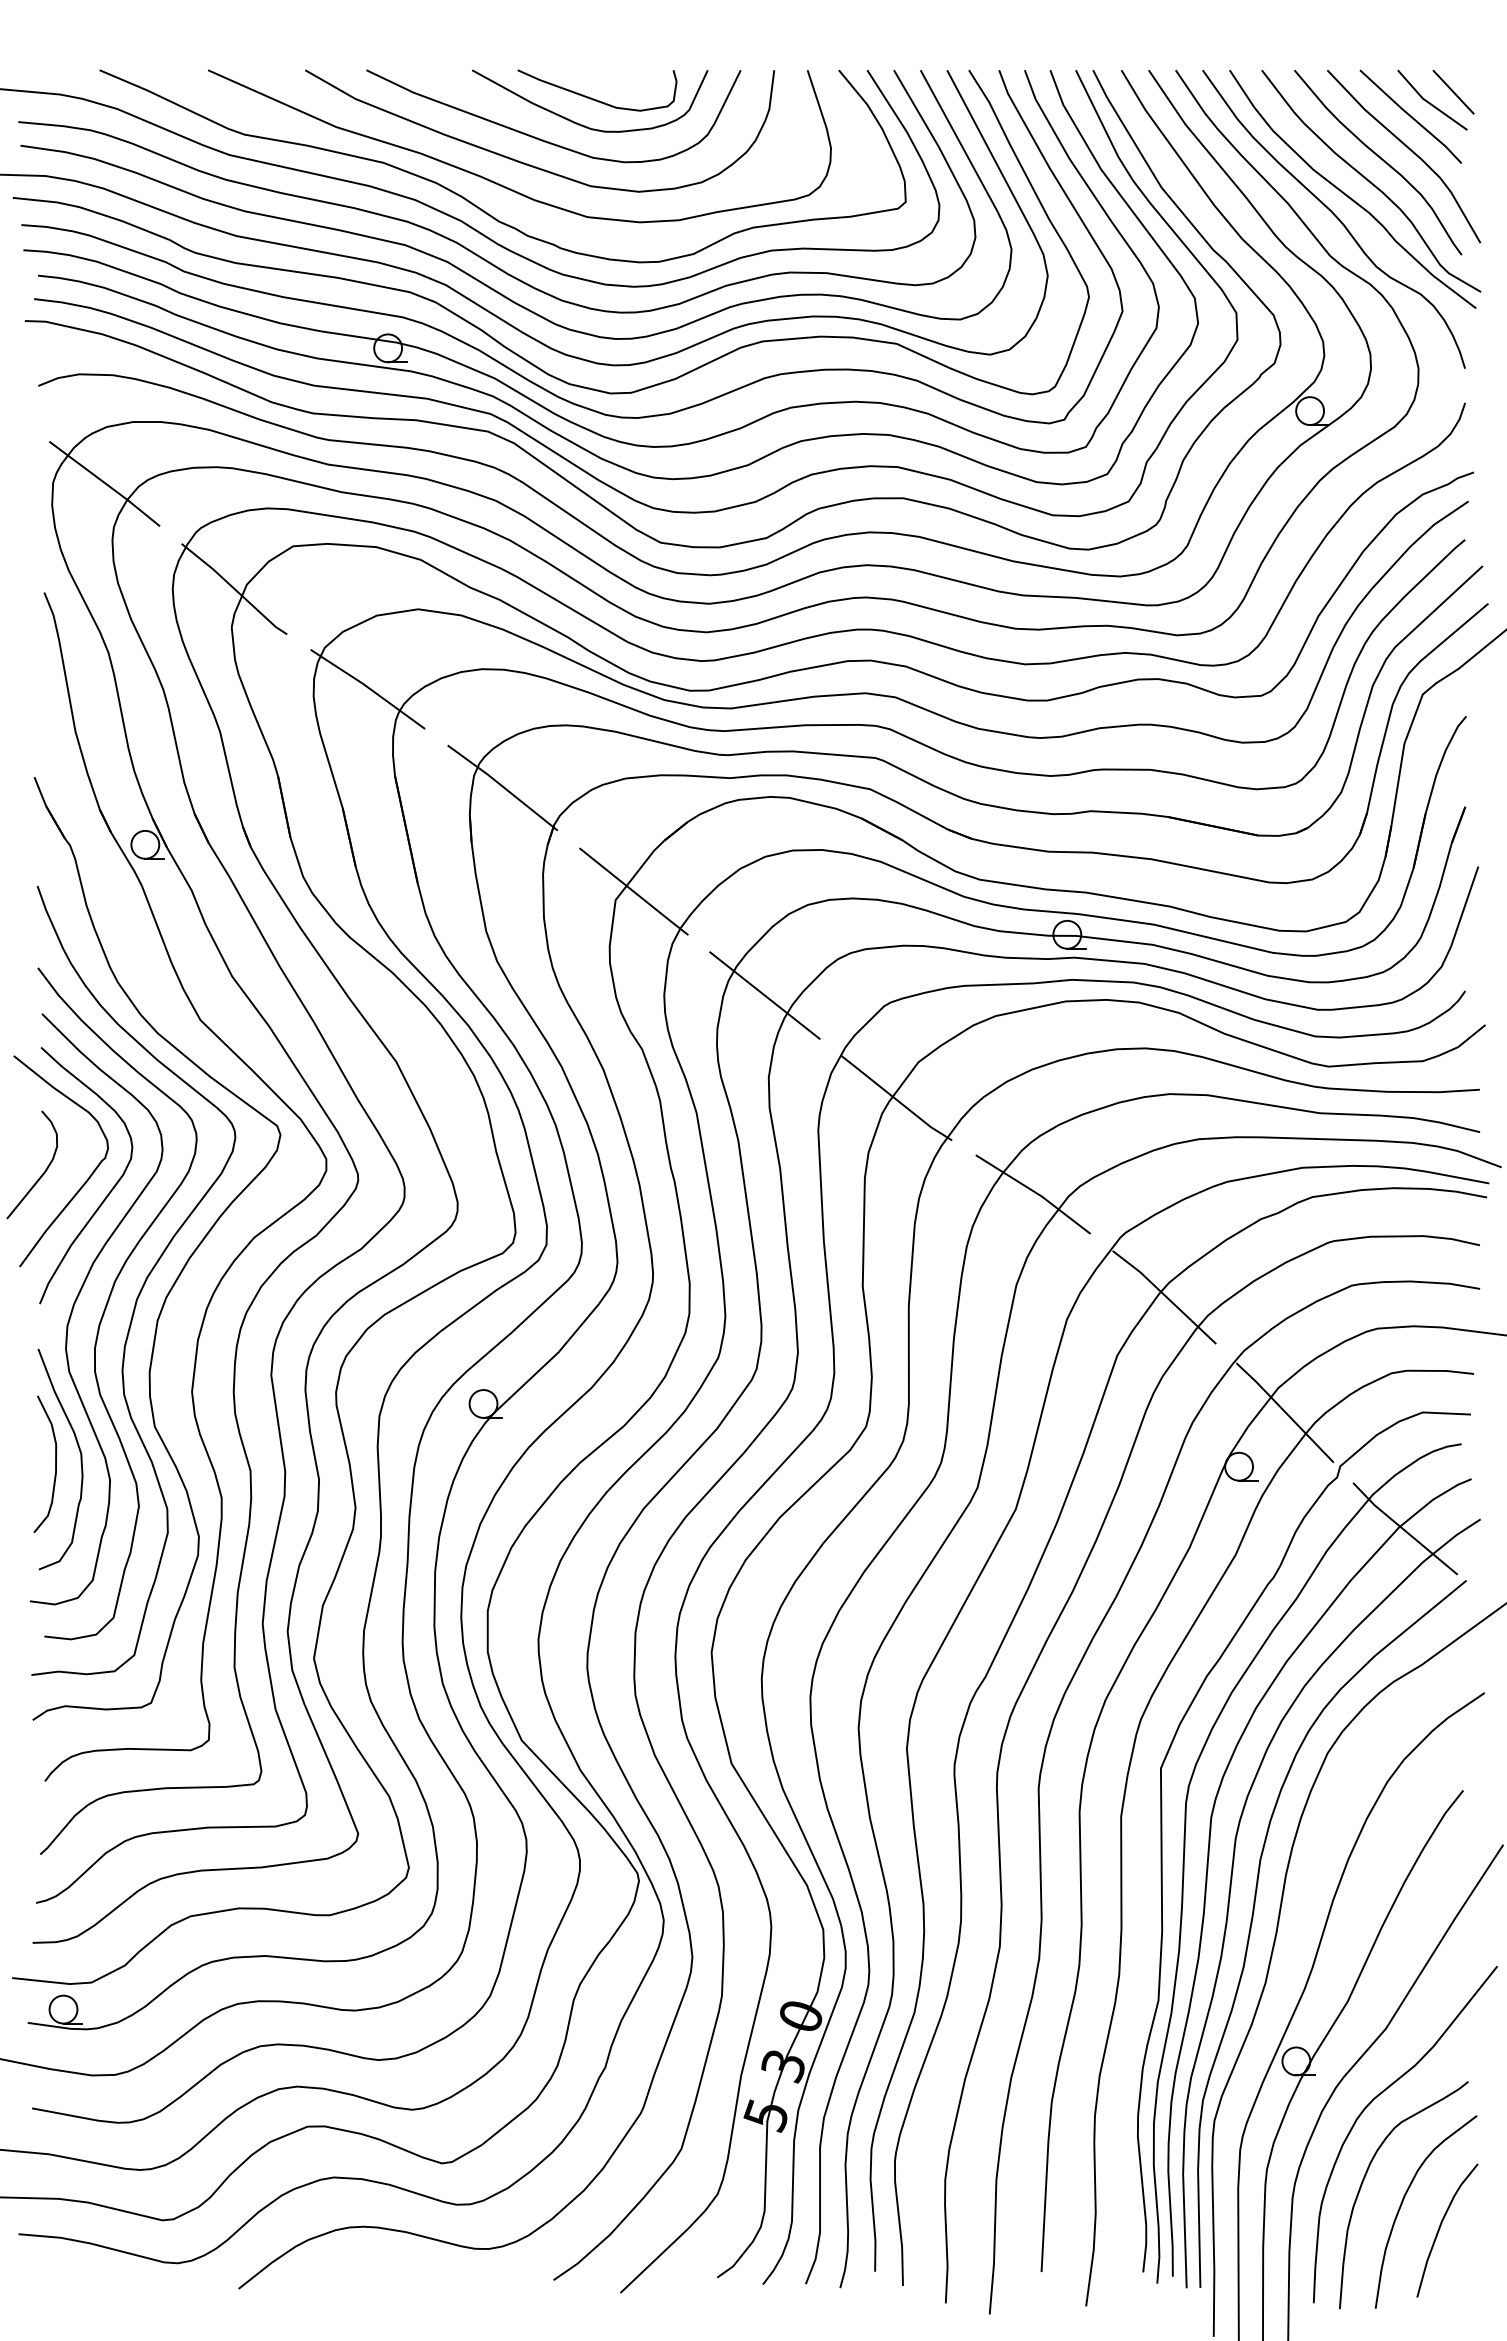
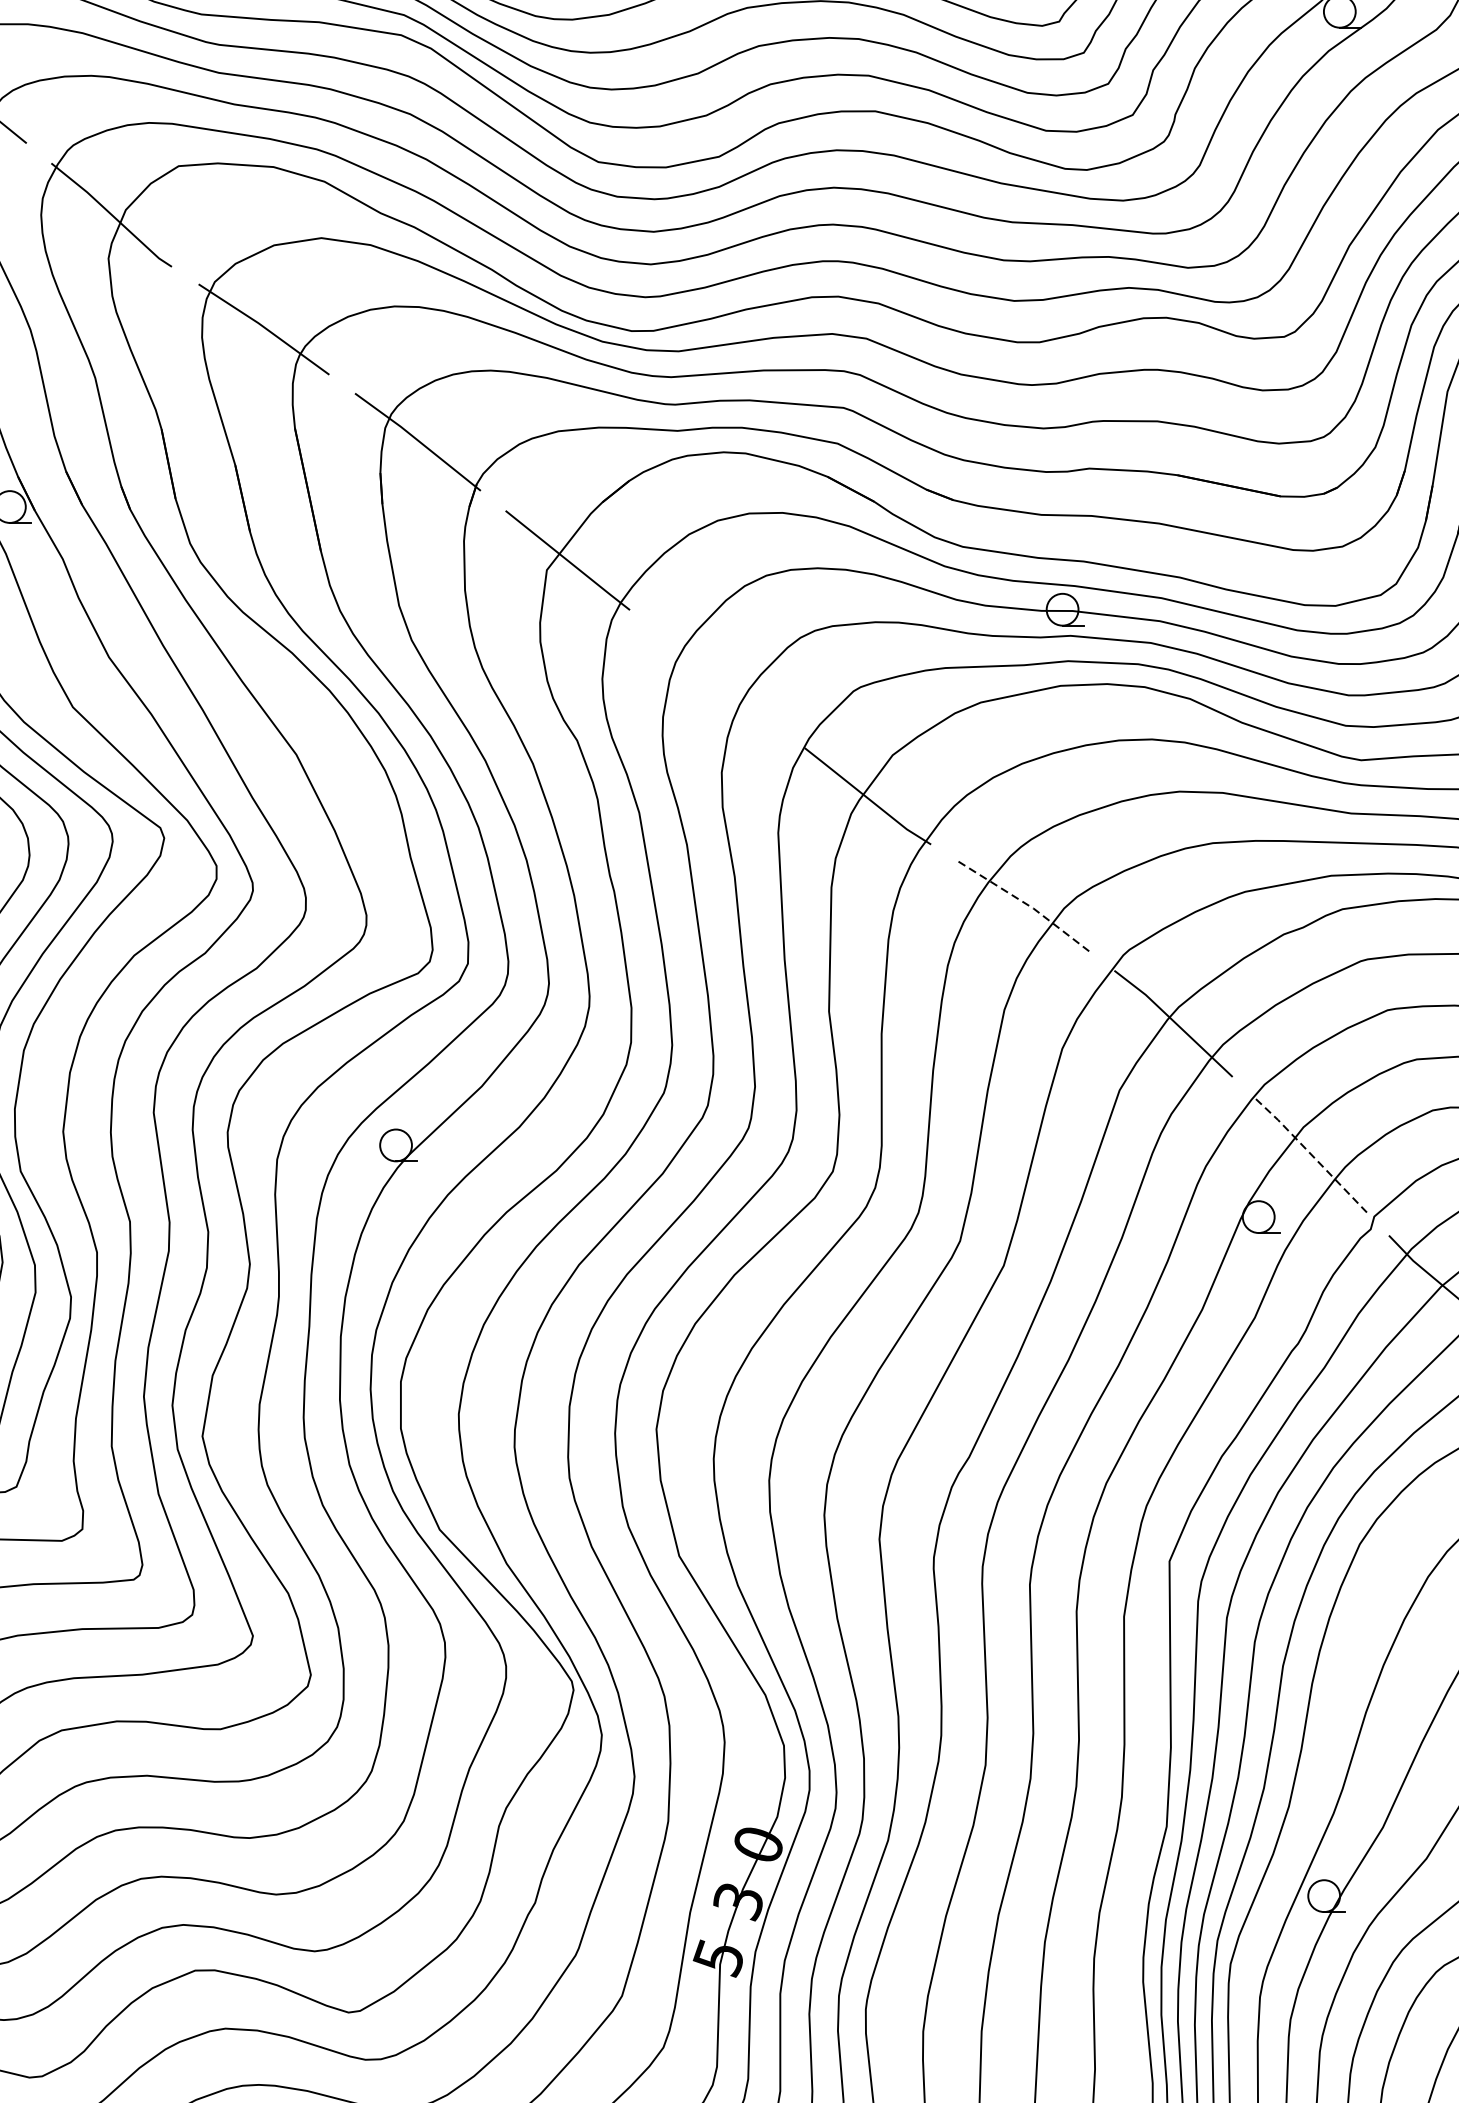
line: (764, 995) -> (716, 679), removed
line: (1035, 1192) -> (1026, 903), solid -> dashed
line: (1284, 1411) -> (1310, 1154), solid -> dashed

